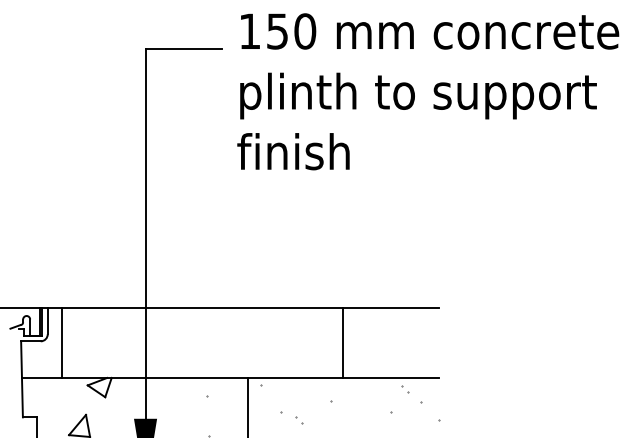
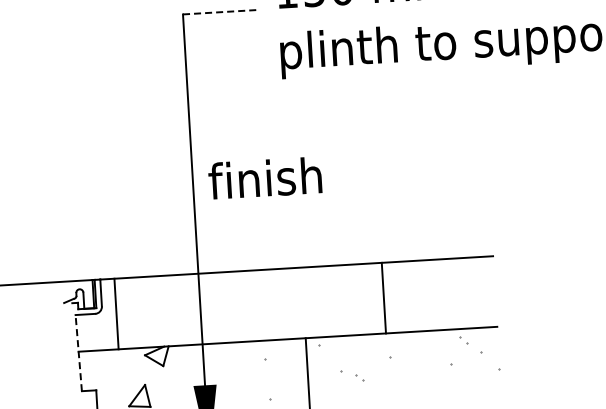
line: (184, 49) -> (222, 12), solid -> dashed
text: (293, 151) -> (265, 178), moved
line: (343, 342) -> (384, 297), moved
line: (22, 378) -> (79, 352), solid -> dashed

